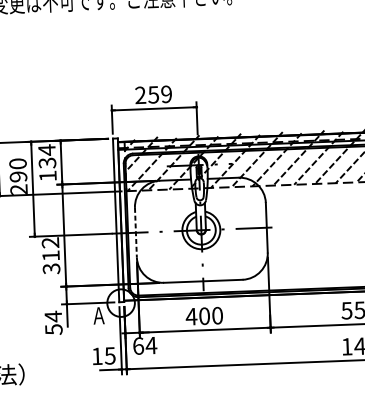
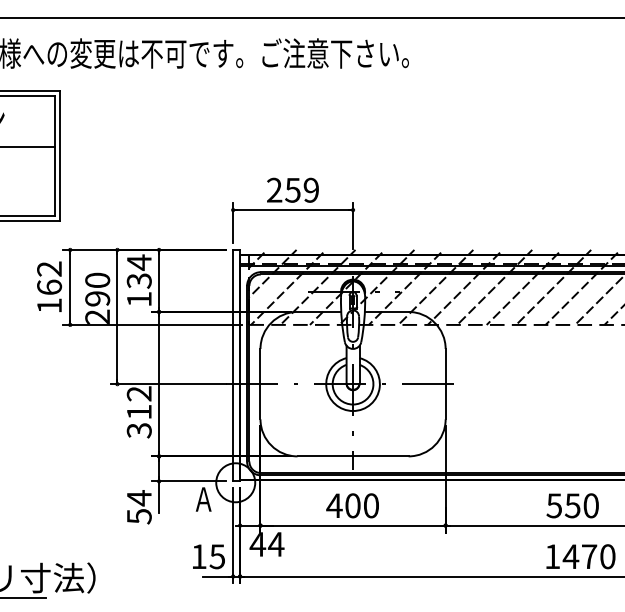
line: (135, 233) -> (260, 384), dashed -> solid
text: (138, 346) -> (257, 544), 64 -> 44

